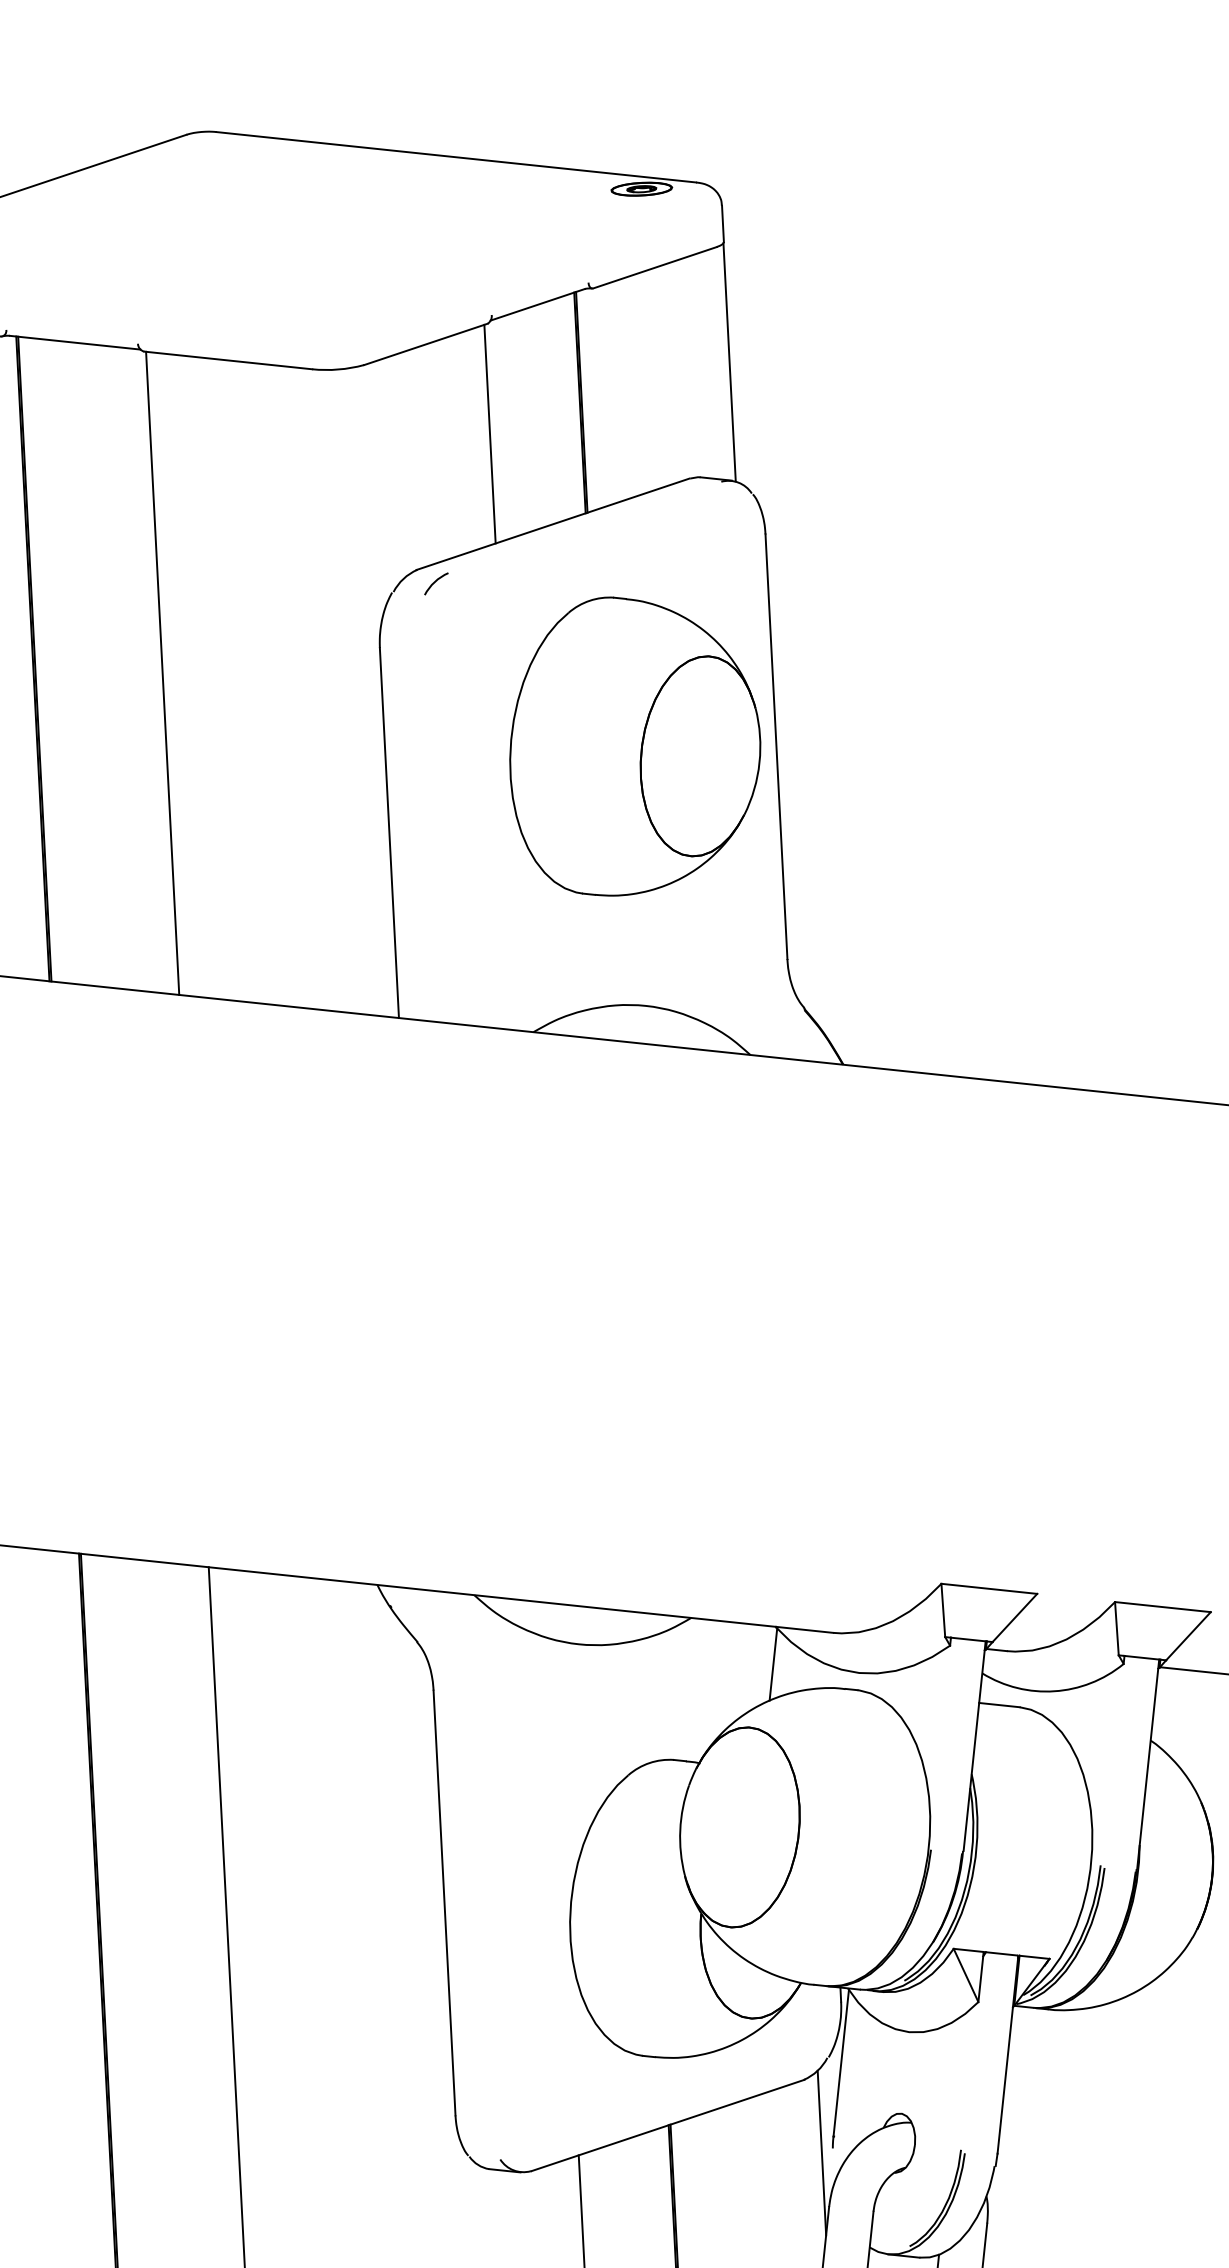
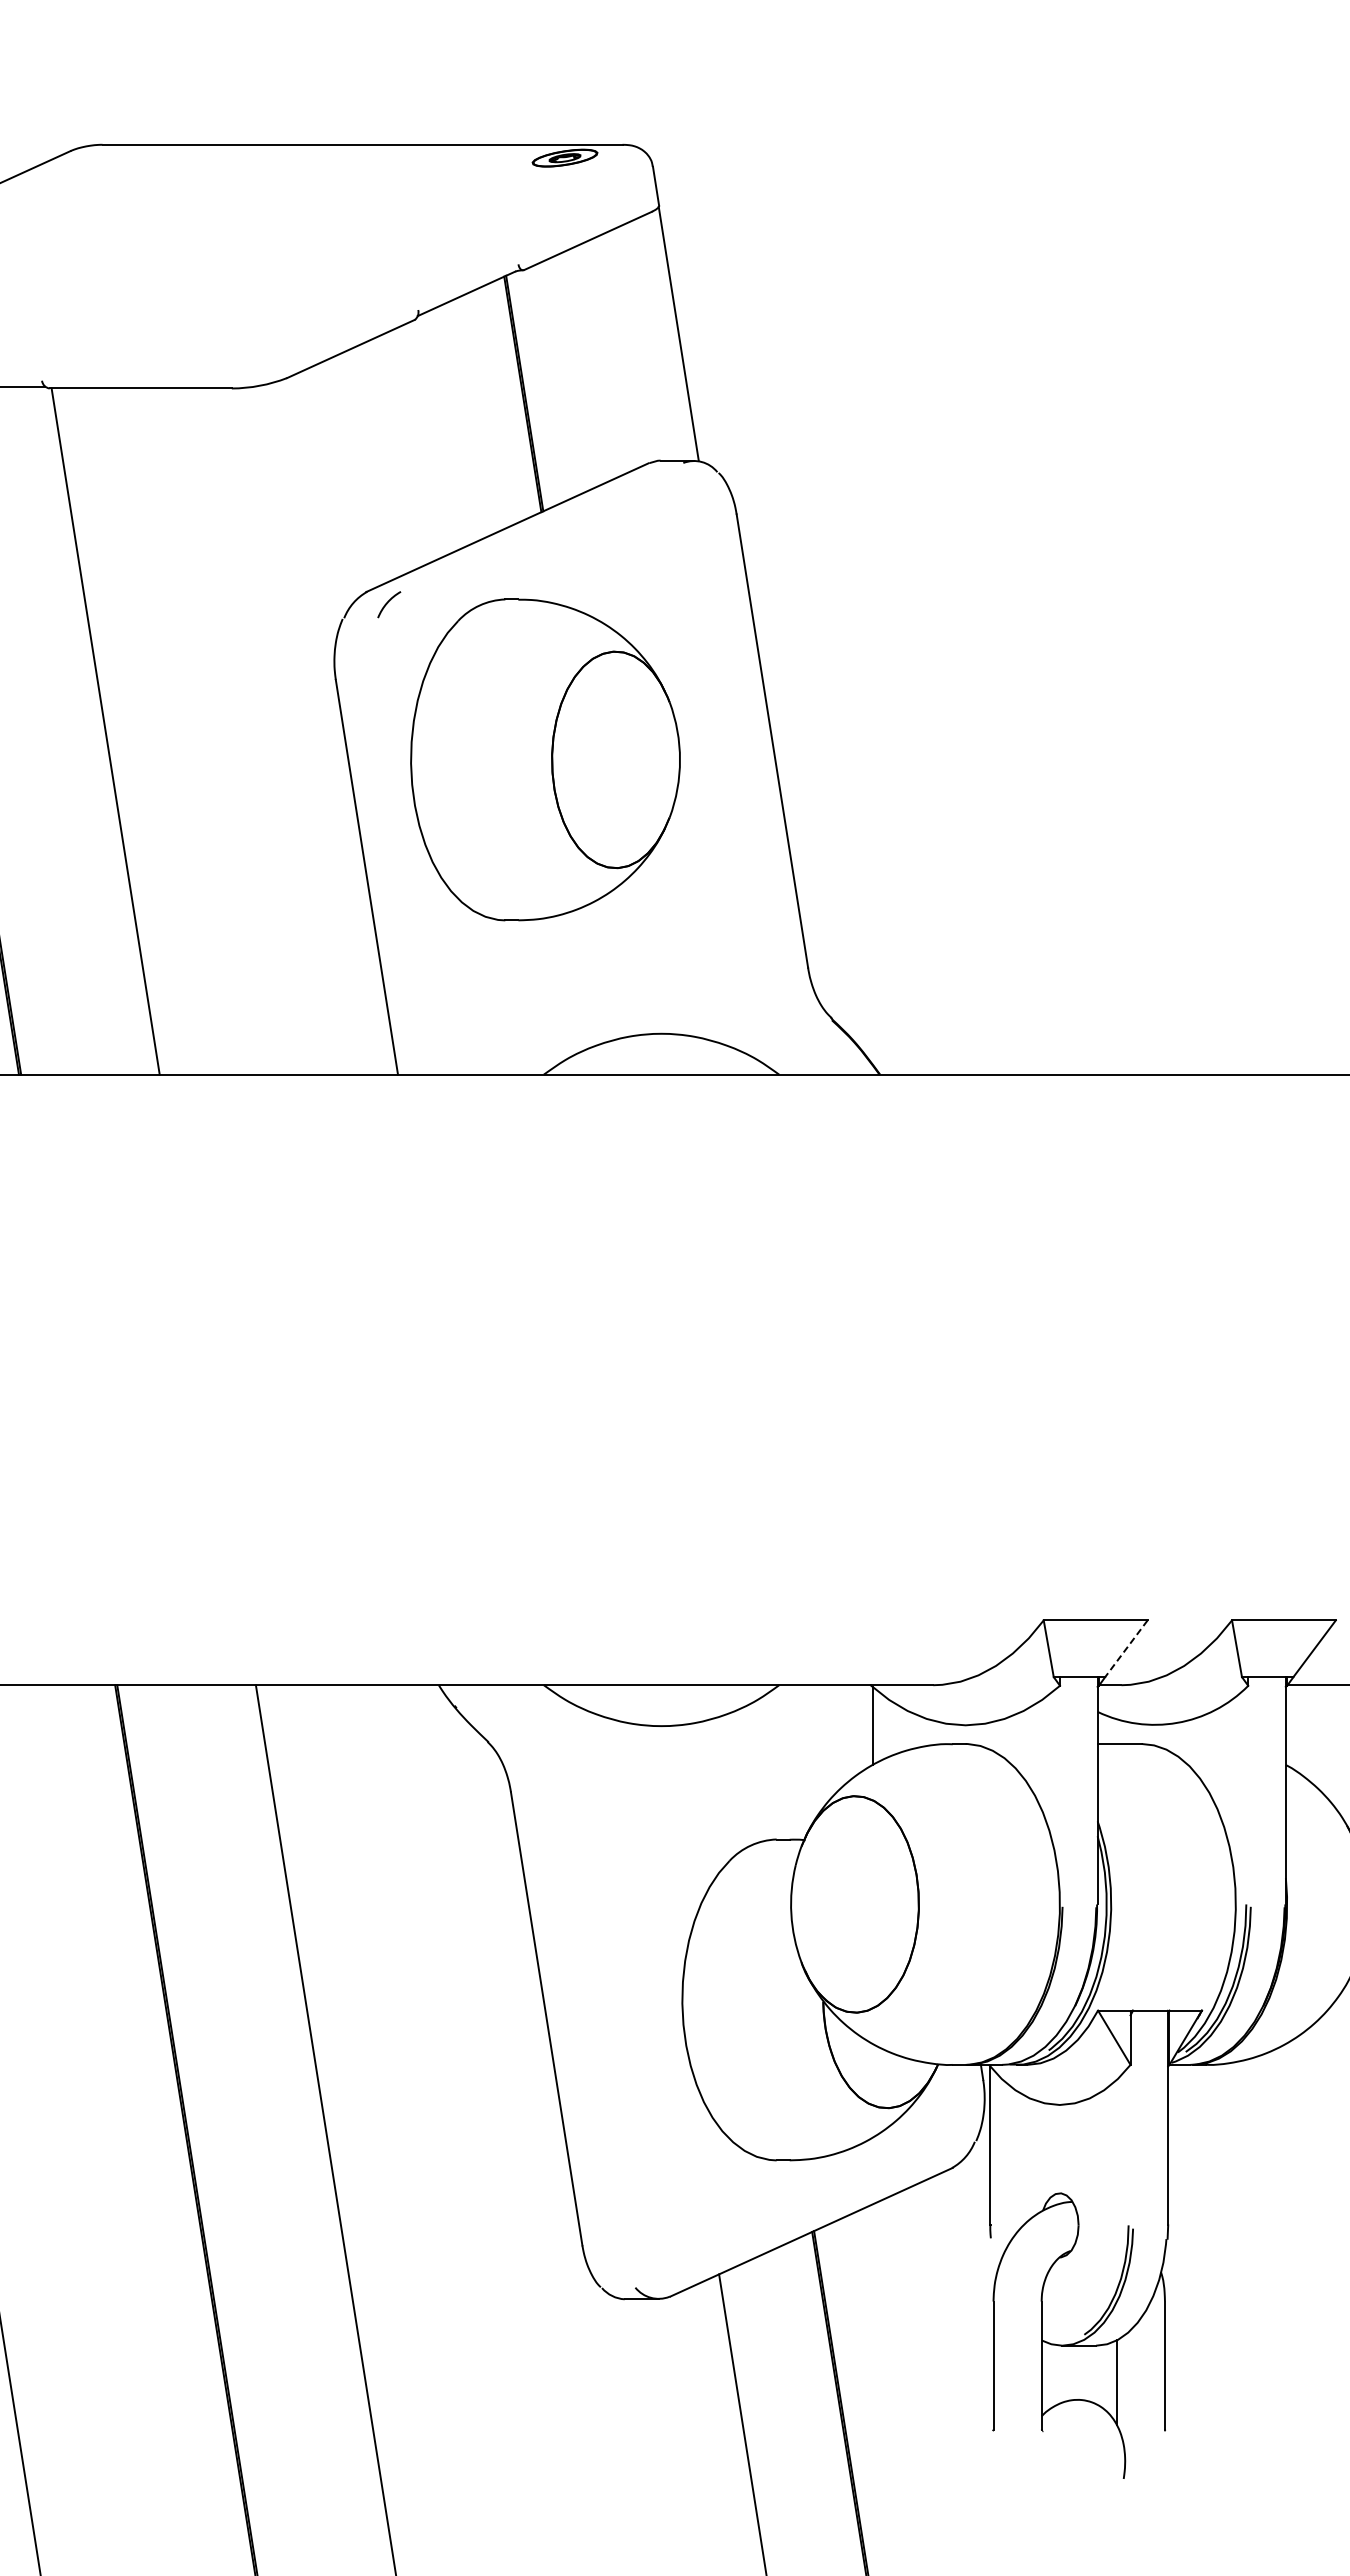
line: (489, 433) -> (429, 437), removed
part: (635, 749) -> (545, 759), moved
line: (1014, 1618) -> (1126, 1649), solid -> dashed
line: (821, 2153) -> (979, 2244), removed

